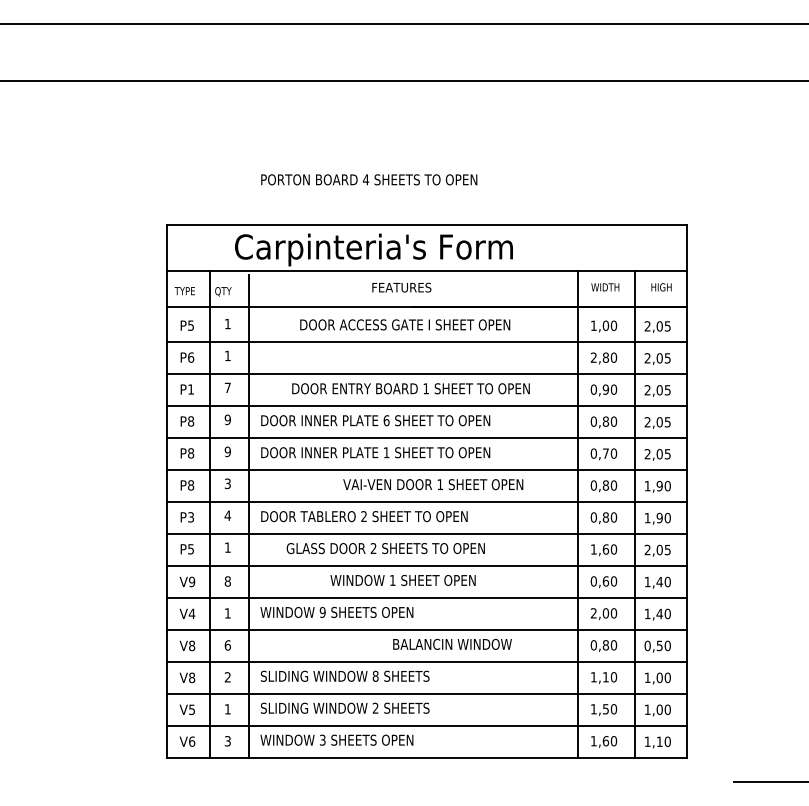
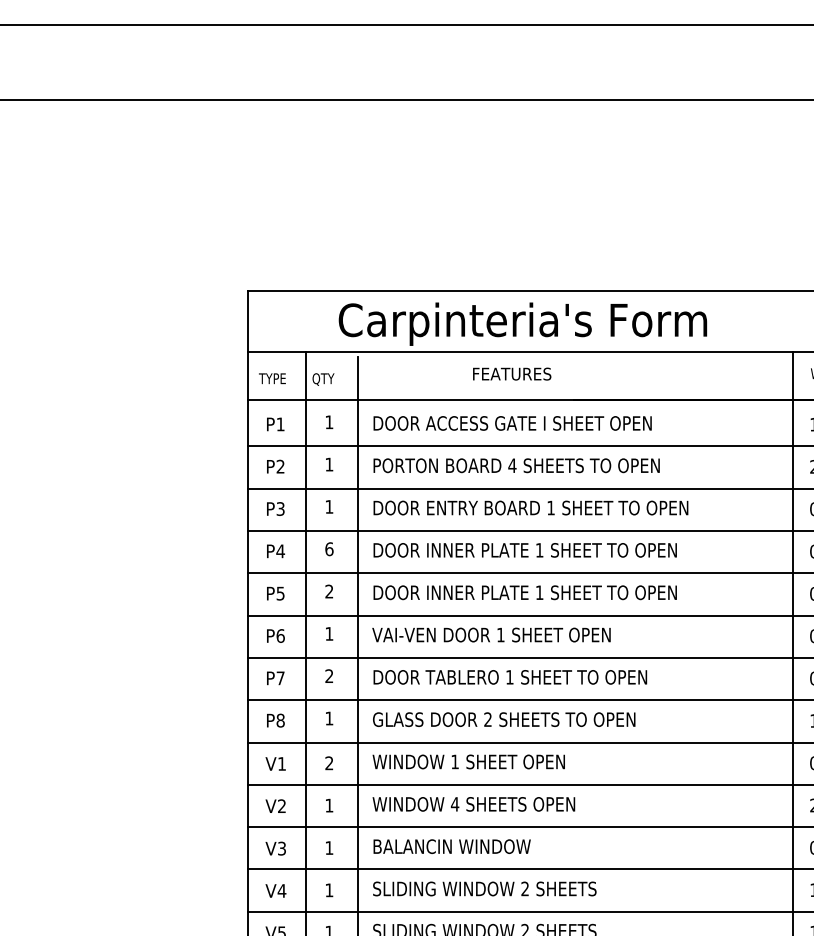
text: (369, 179) -> (517, 465), moved
text: (401, 287) -> (511, 373), moved
text: (405, 324) -> (513, 422), moved
text: (190, 325) -> (279, 424), P5 -> P1
text: (191, 357) -> (281, 466), P6 -> P2
text: (227, 387) -> (328, 506), 7 -> 1
text: (410, 388) -> (530, 507), moved
text: (190, 389) -> (279, 509), P1 -> P3
text: (227, 419) -> (328, 548), 9 -> 6
text: (386, 420) -> (539, 550), 6 -> 1
text: (190, 421) -> (279, 551), P8 -> P4
text: (227, 451) -> (328, 591), 9 -> 2
text: (191, 453) -> (281, 593), P8 -> P5
text: (227, 483) -> (328, 633), 3 -> 1
text: (433, 484) -> (491, 634), moved
text: (191, 485) -> (281, 636), P8 -> P6
text: (227, 515) -> (328, 675), 4 -> 2
text: (363, 516) -> (509, 677), 2 -> 1
text: (190, 517) -> (279, 678), P3 -> P7
text: (385, 548) -> (503, 719), moved
text: (191, 549) -> (281, 720), P5 -> P8
text: (402, 579) -> (468, 760), moved
text: (192, 581) -> (282, 763), V9 -> V1
text: (227, 581) -> (328, 763), 8 -> 2
text: (322, 611) -> (454, 803), 9 -> 4
text: (191, 613) -> (281, 805), V4 -> V2
text: (452, 643) -> (452, 845), moved
text: (192, 645) -> (282, 848), V8 -> V3
text: (227, 645) -> (328, 848), 6 -> 1
text: (375, 675) -> (524, 887), 8 -> 2
text: (191, 677) -> (281, 890), V8 -> V4
text: (227, 677) -> (328, 890), 2 -> 1

